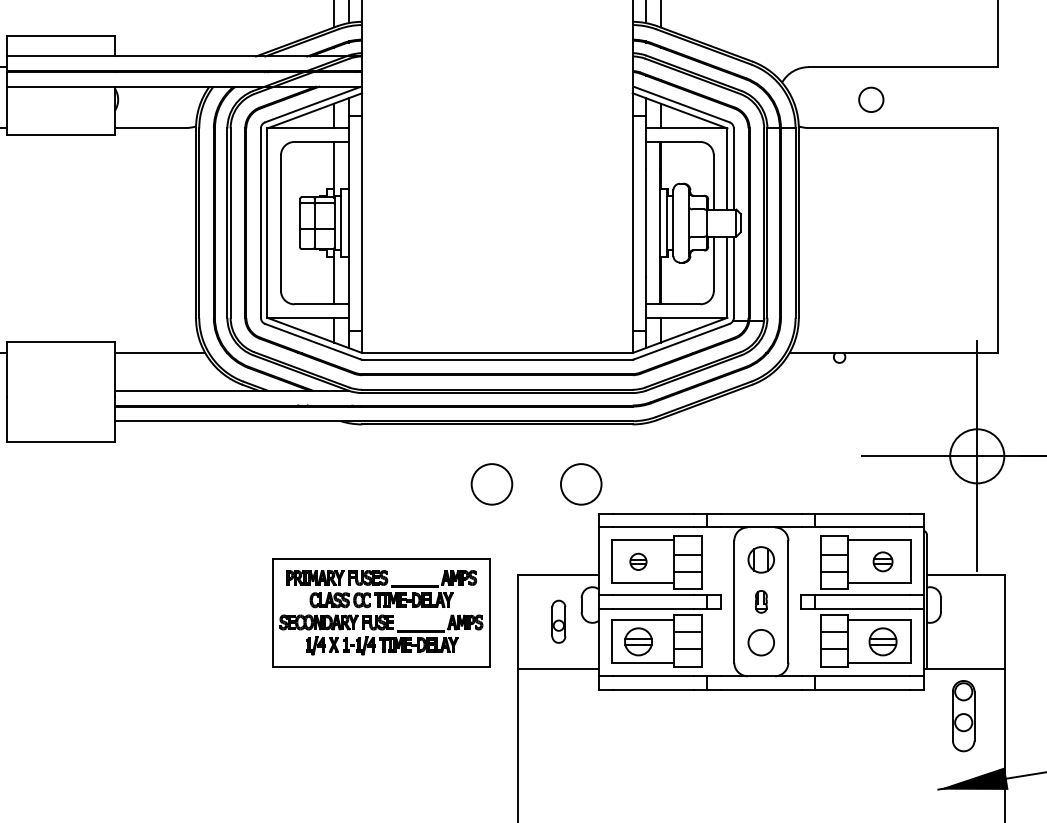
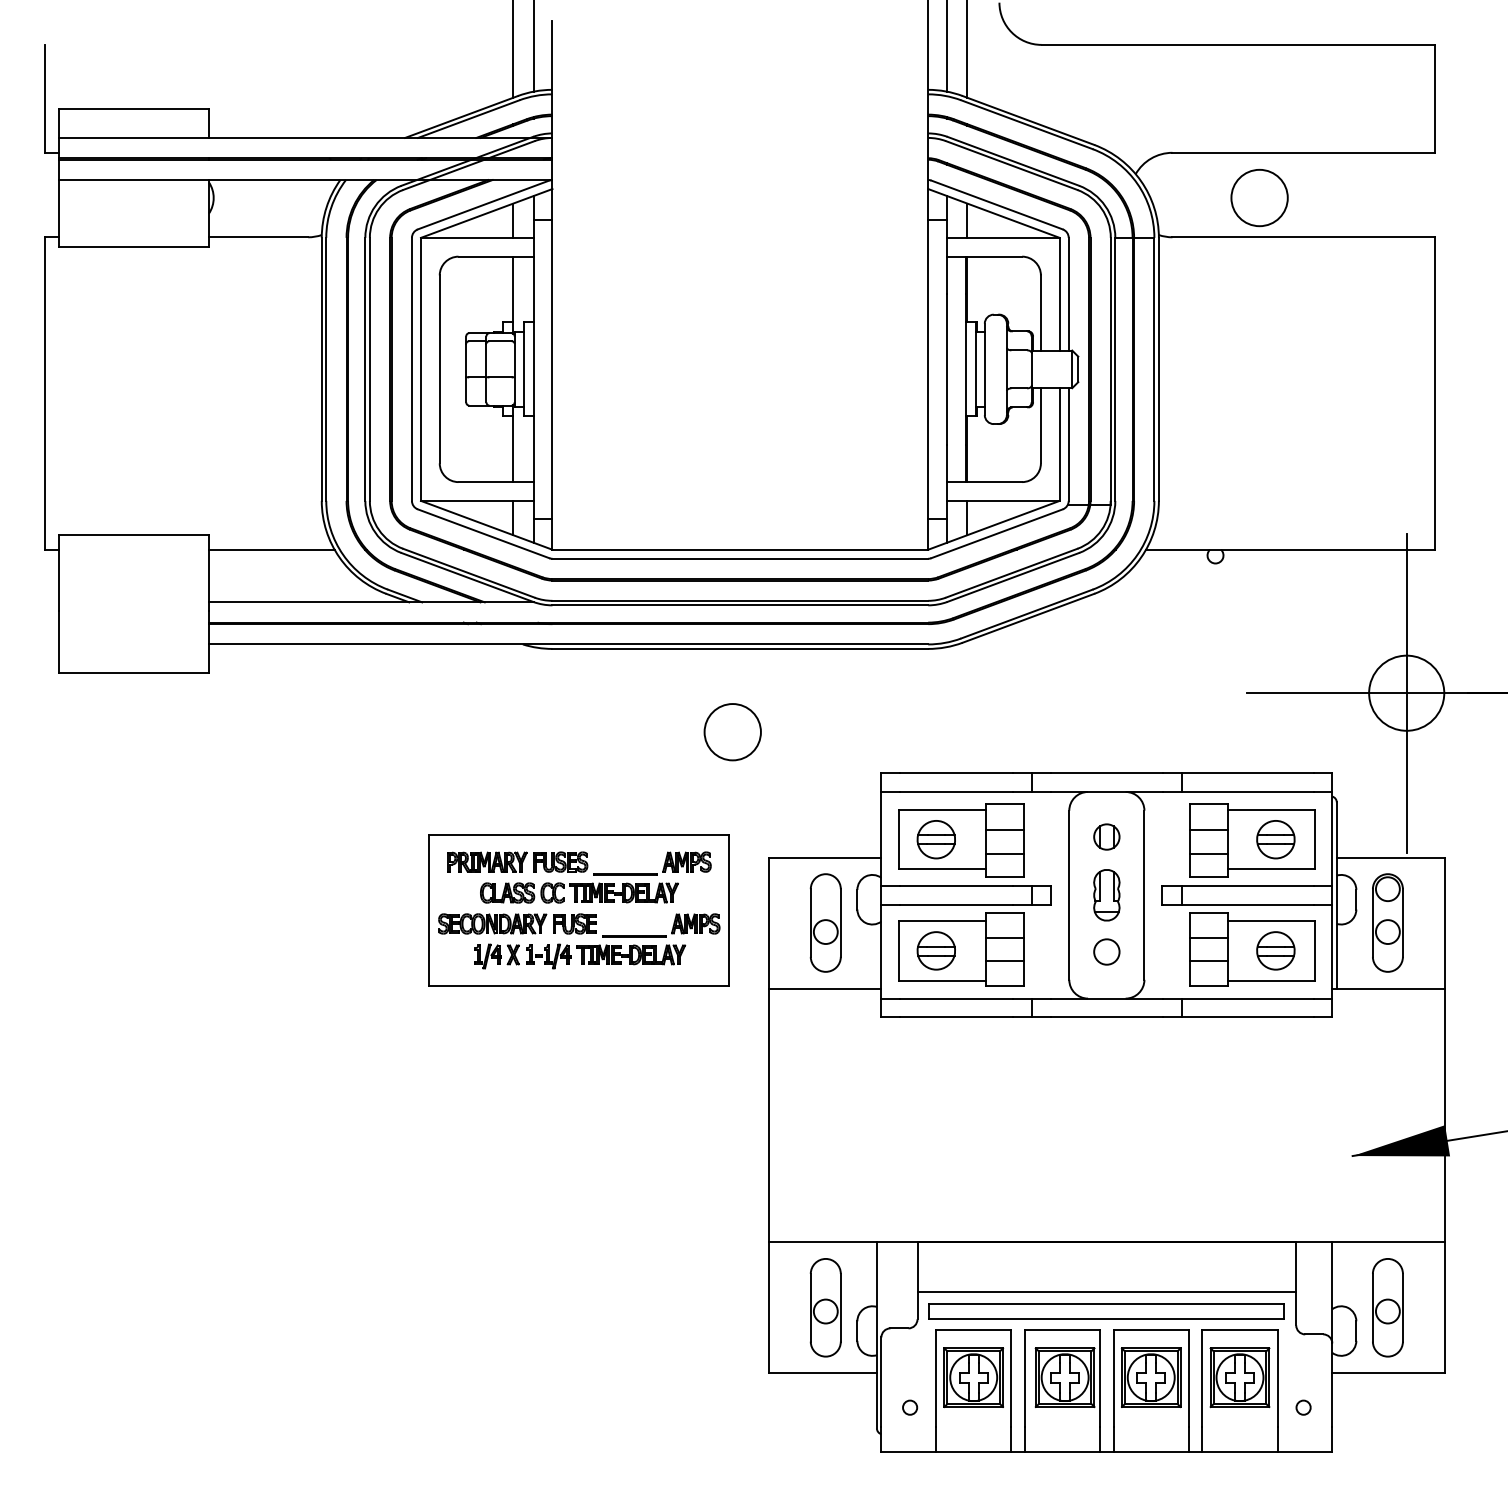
circle: (871, 100) -> (1259, 198), size x1.67
circle: (581, 484) -> (856, 732), removed
part: (761, 559) -> (1106, 836), size x0.71
part: (637, 561) -> (935, 839), size x1.67
part: (882, 561) -> (1275, 839), size x1.43
part: (761, 601) -> (1106, 895), size x1.67
part: (558, 621) -> (825, 922), size x1.67
circle: (761, 642) -> (1106, 951), size x0.71
part: (963, 715) -> (1387, 922), moved

